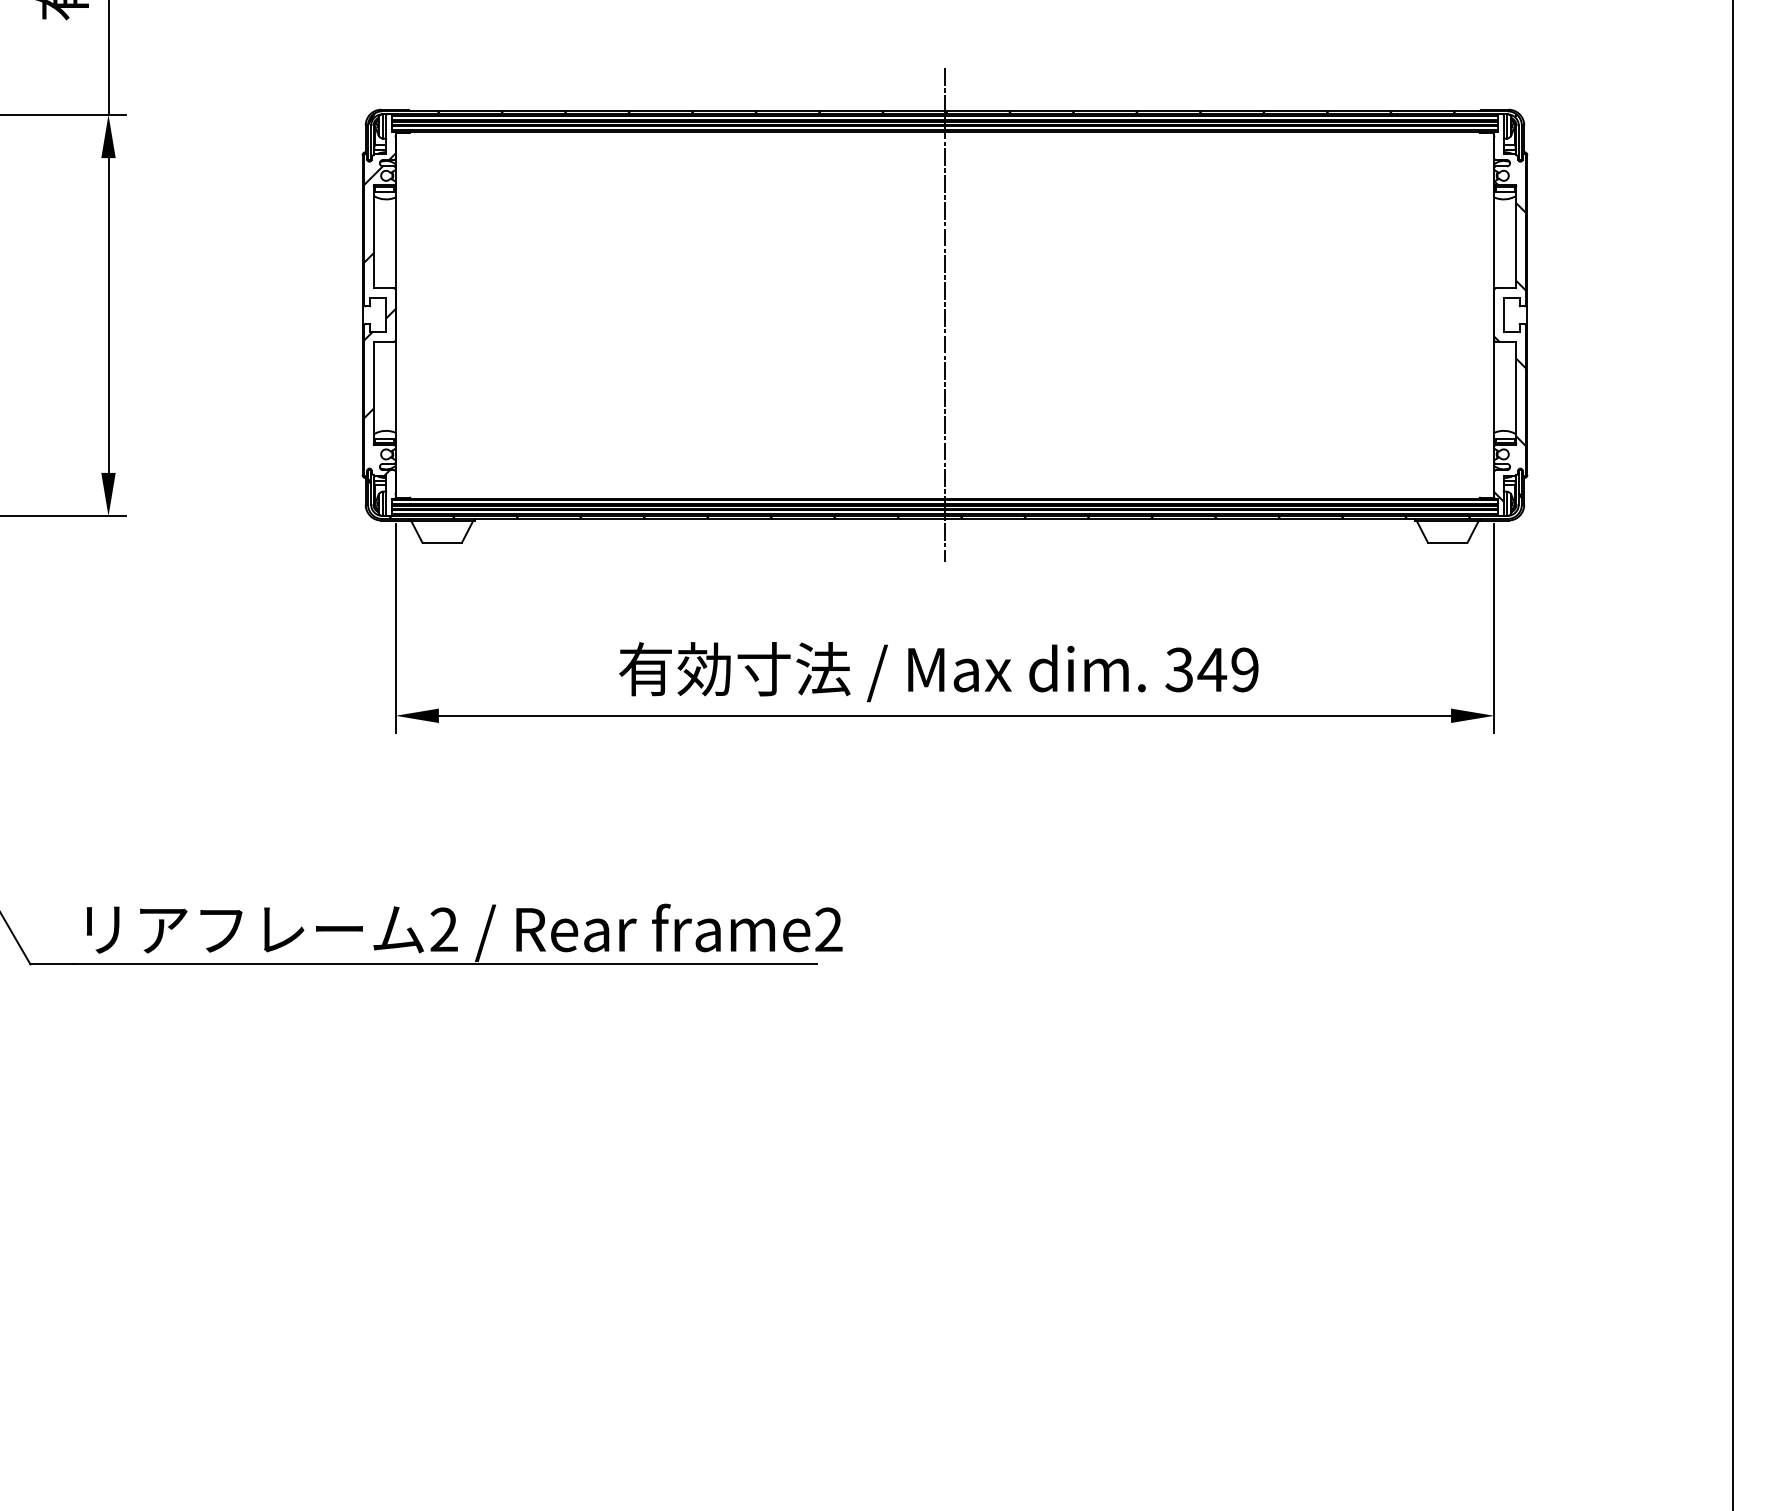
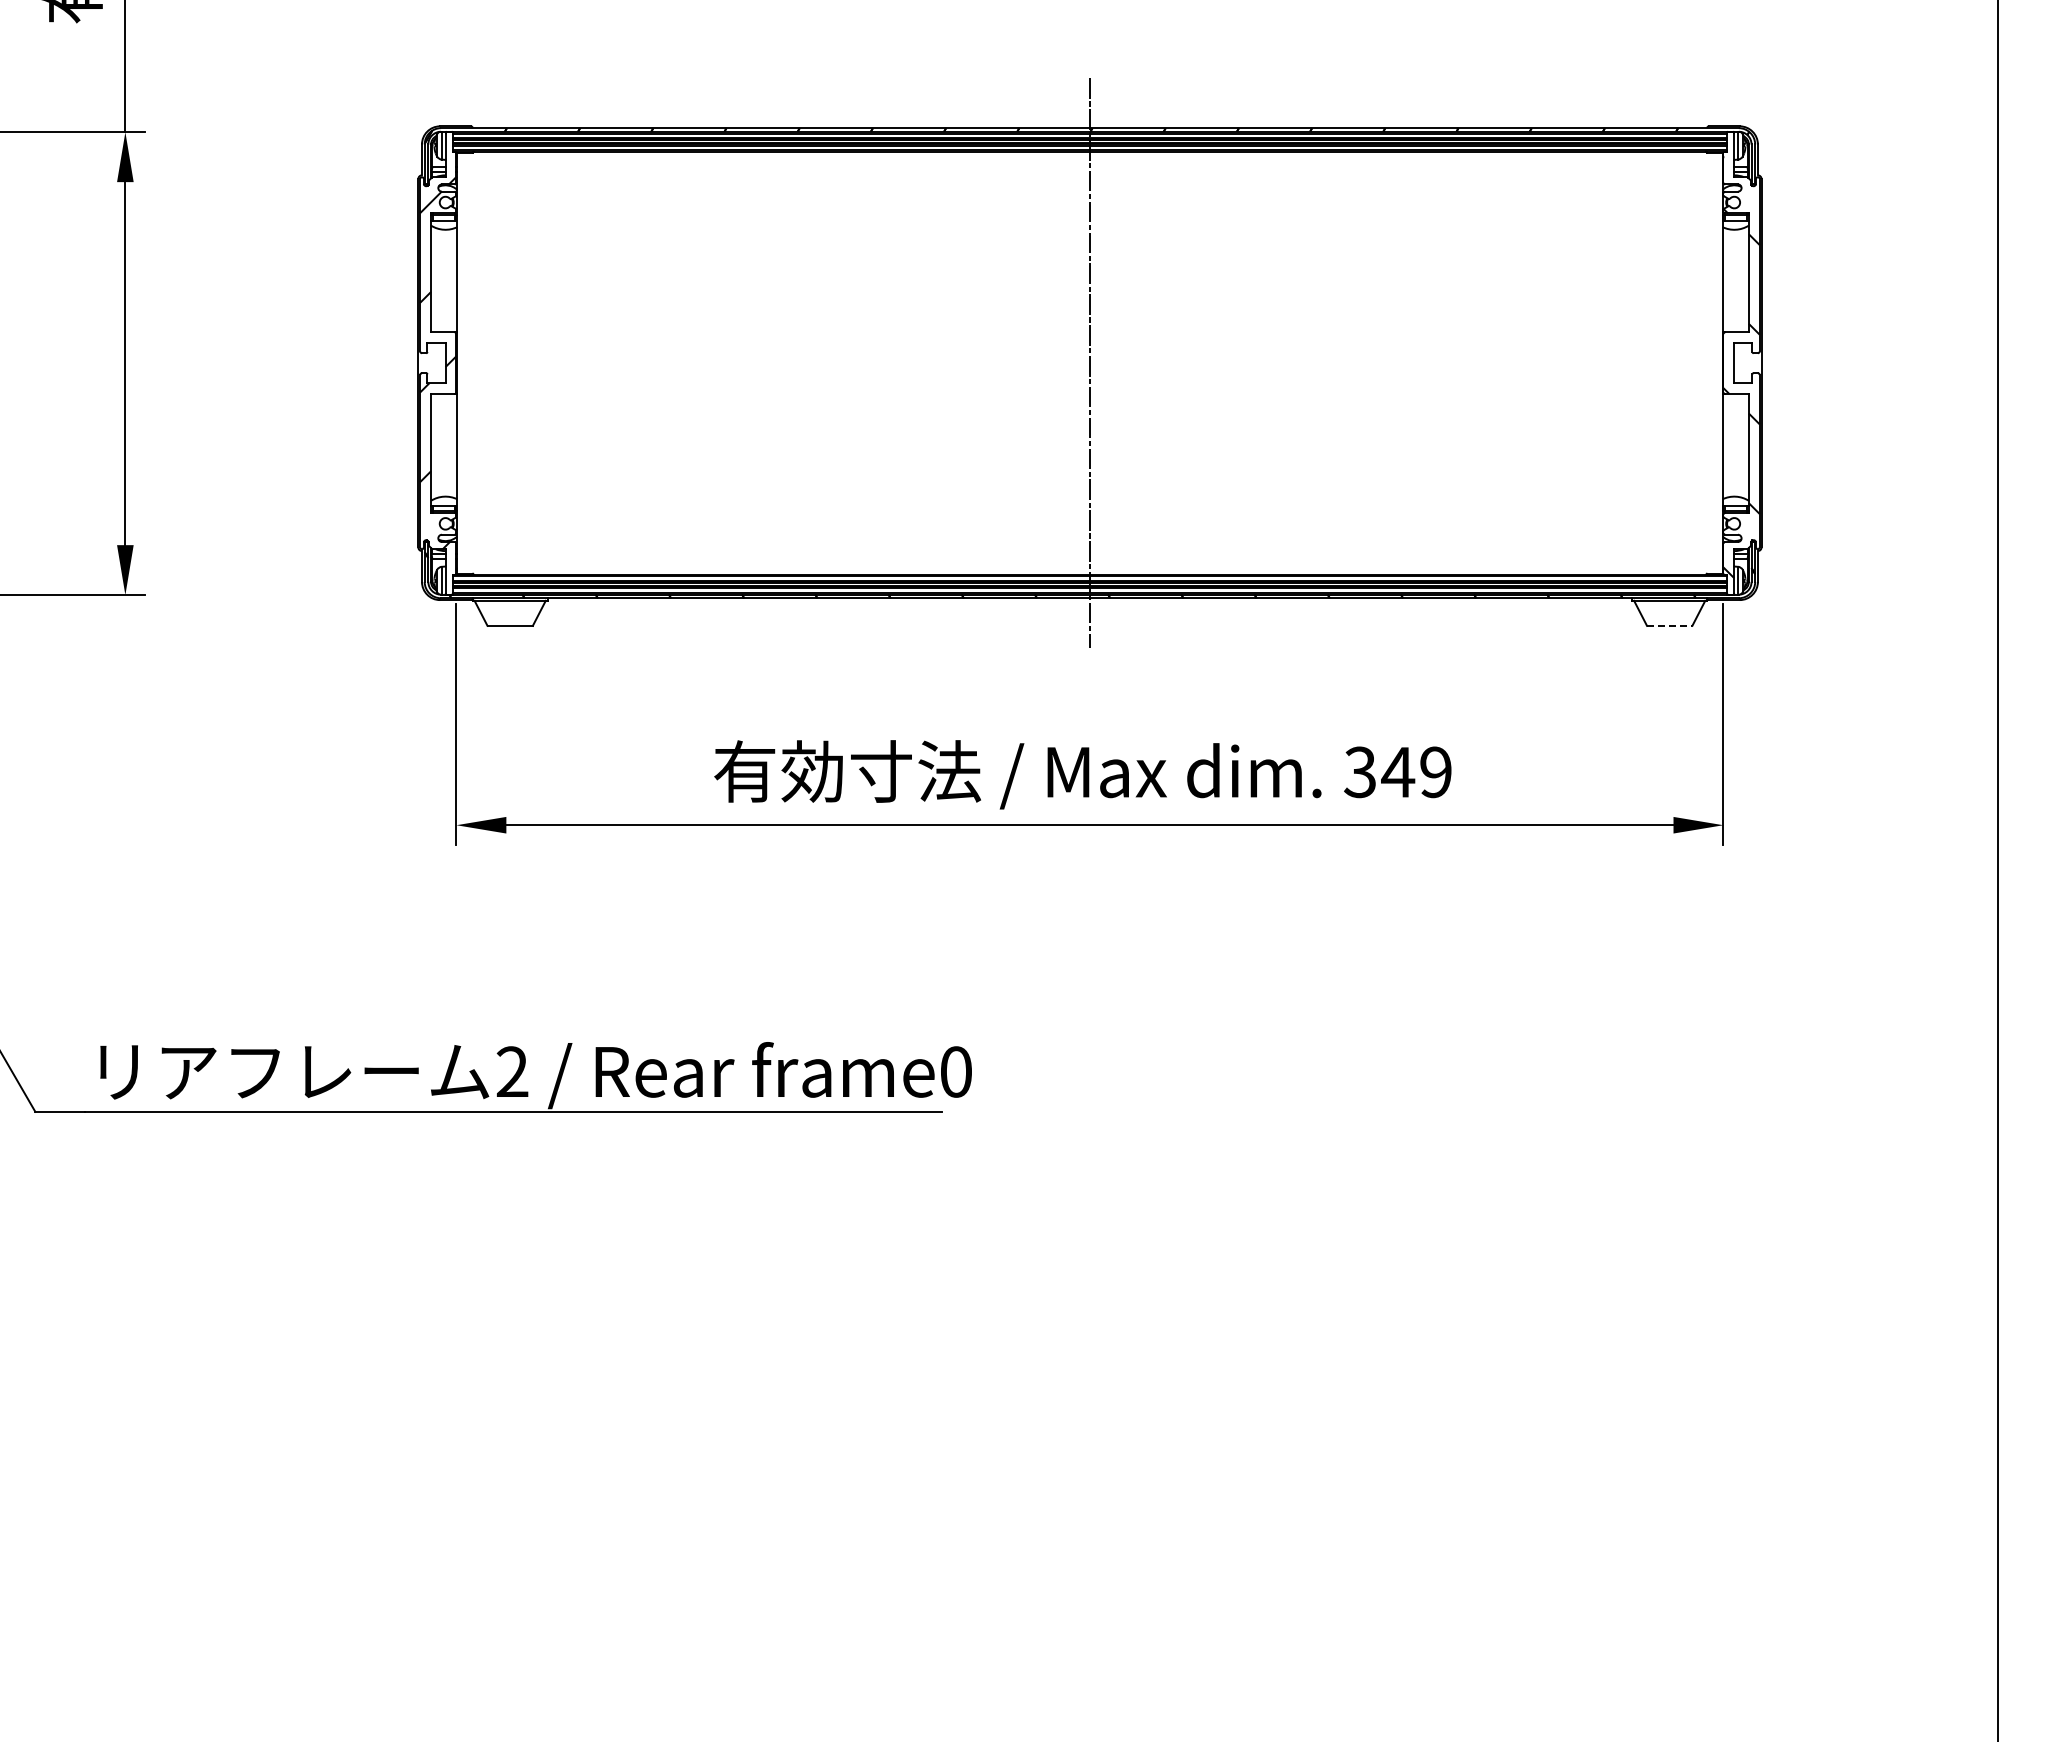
line: (1447, 542) -> (1669, 625), solid -> dashed
text: (828, 929) -> (955, 1071), frame2 -> frame0

